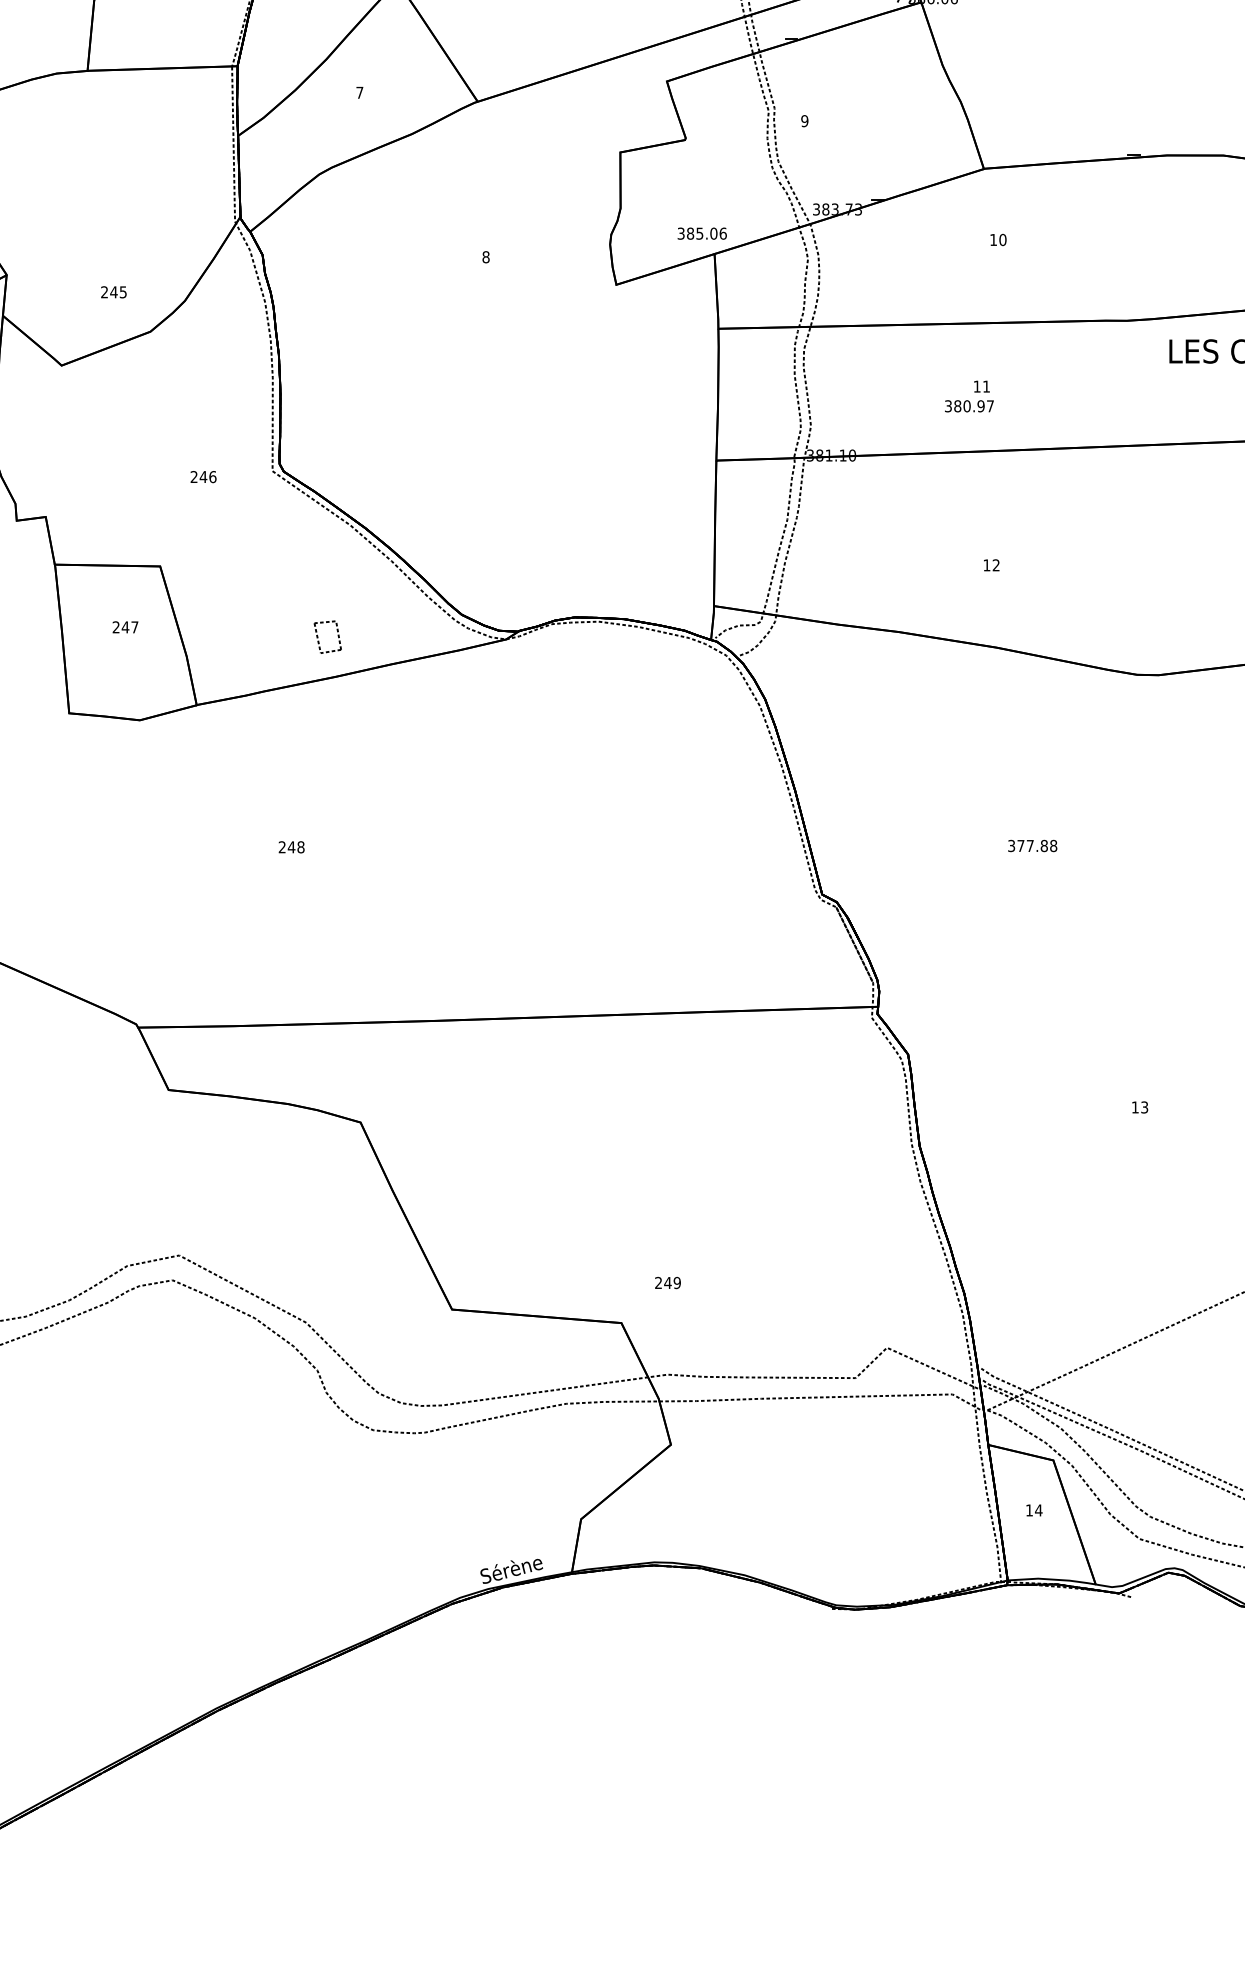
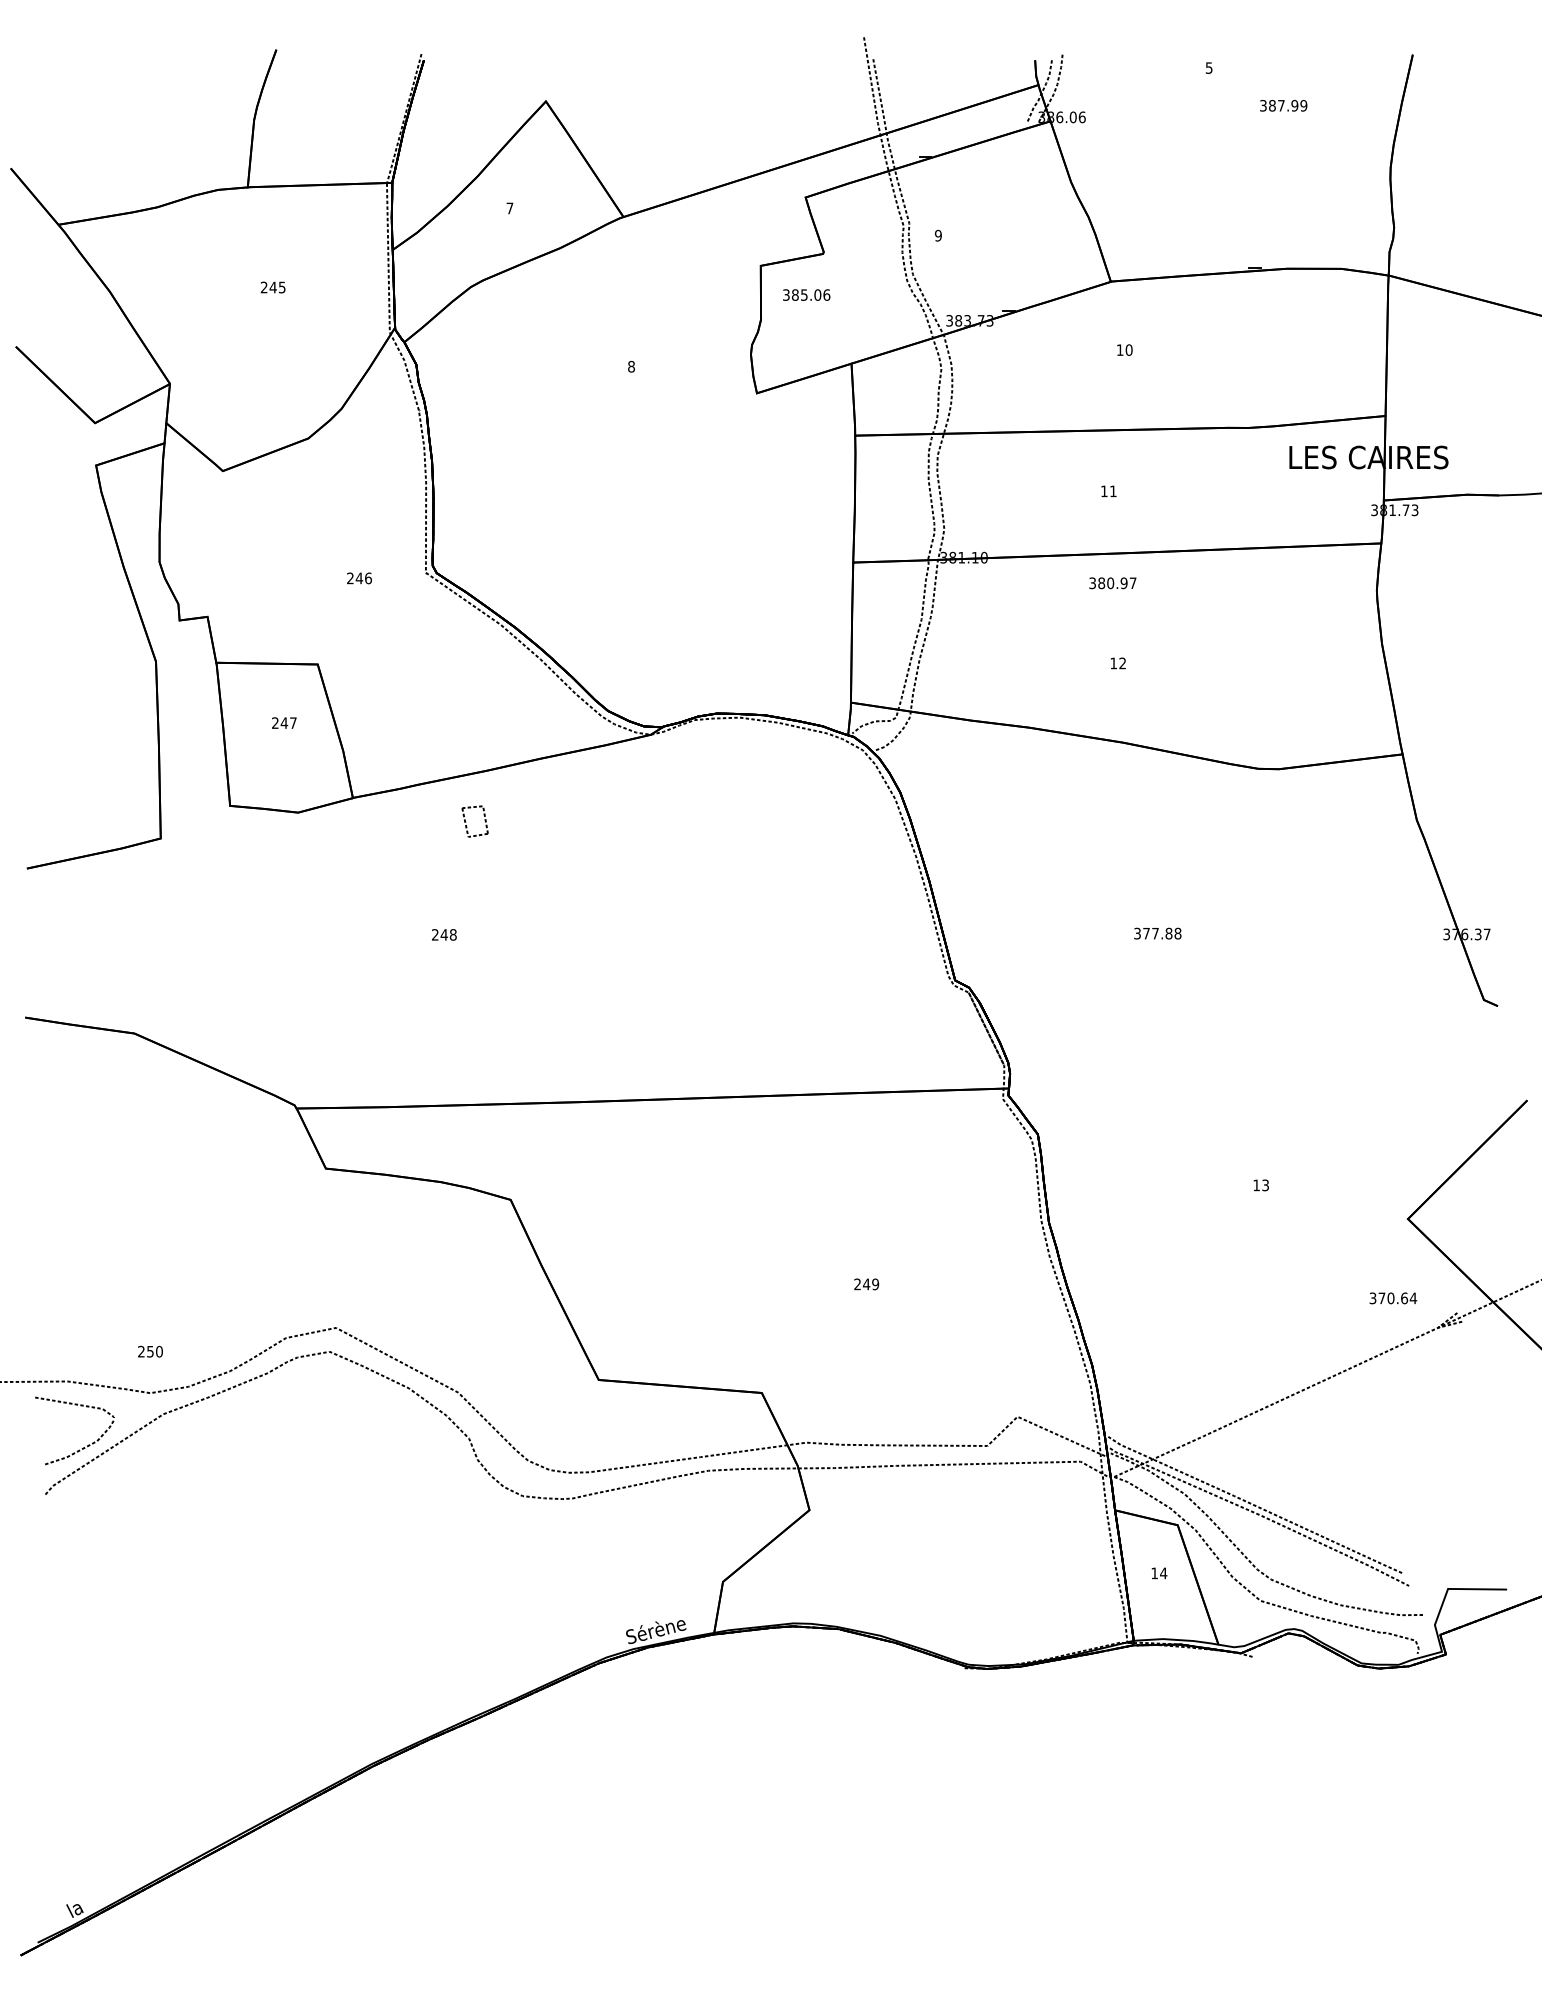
text: (702, 233) -> (806, 294), moved
text: (113, 292) -> (272, 287), moved
text: (969, 406) -> (1112, 583), moved
part: (318, 638) -> (466, 822), moved
text: (667, 1283) -> (866, 1284), moved

